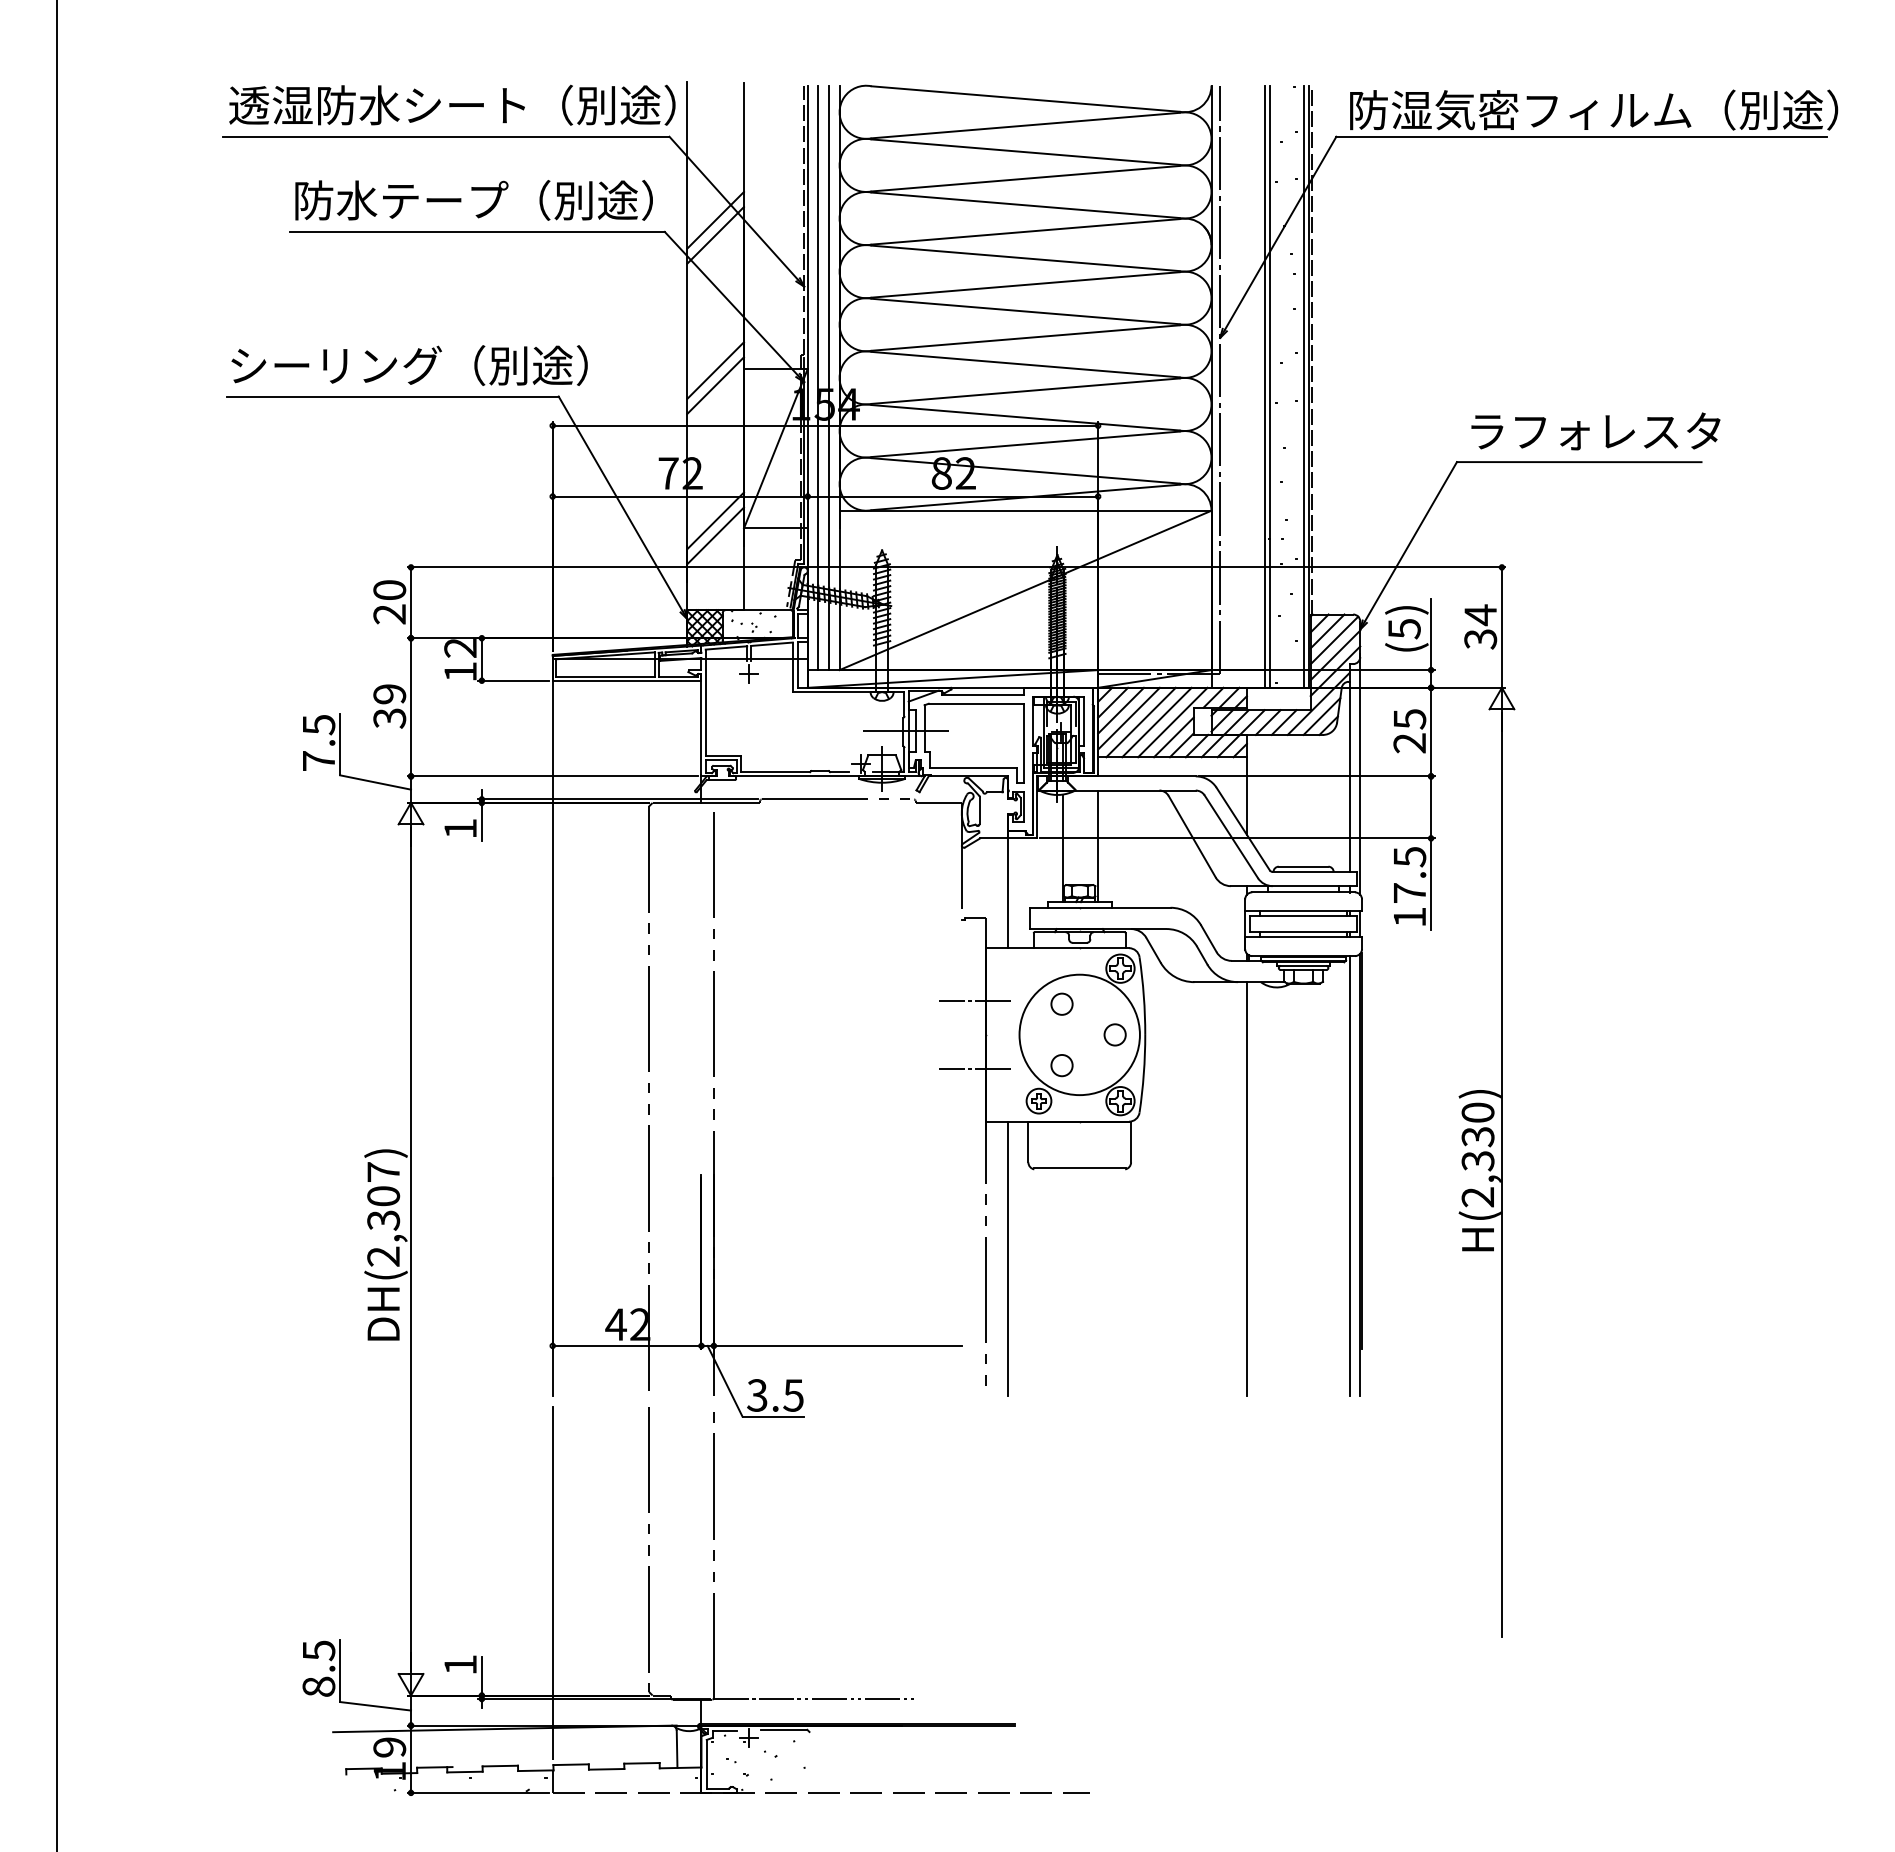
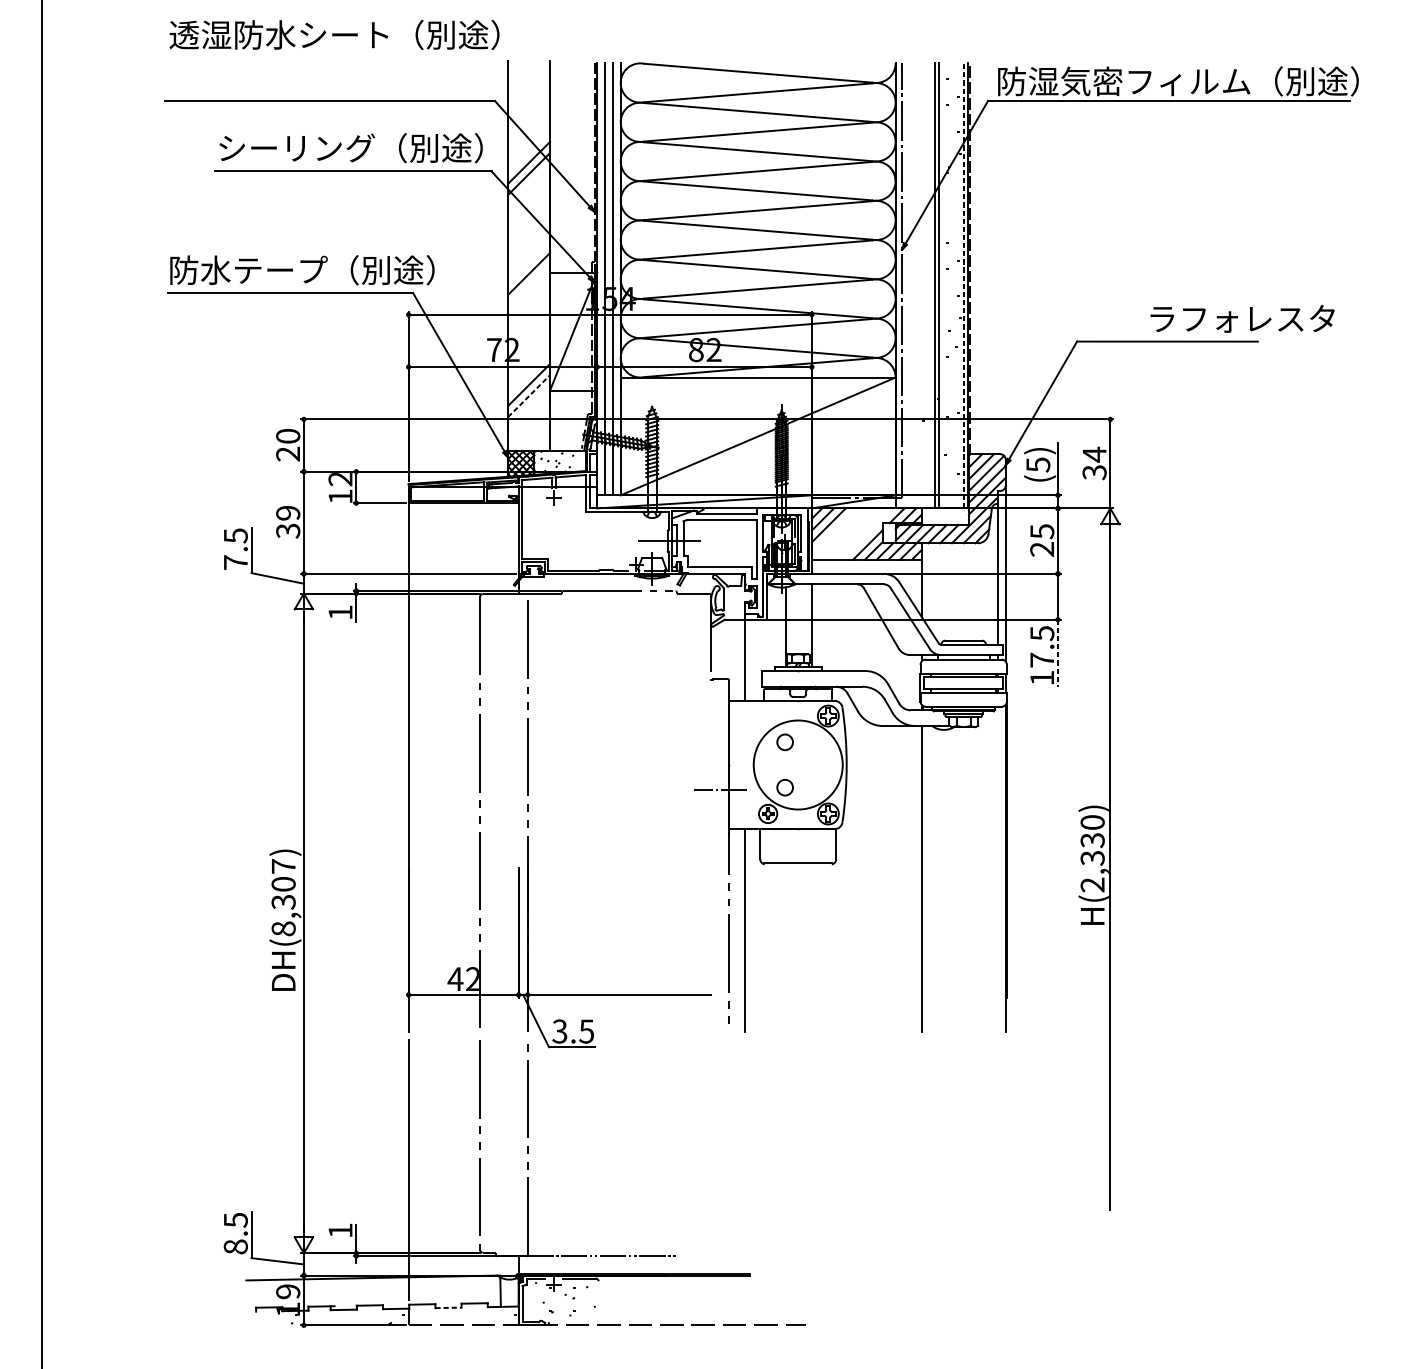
text: (452, 104) -> (334, 34), moved
text: (401, 200) -> (296, 148), 防水テープ（別途） -> シーリング（別途）
text: (336, 365) -> (248, 270), シーリング（別途） -> 防水テープ（別途）
line: (715, 385) -> (529, 284), removed
line: (1303, 386) -> (963, 285), solid -> dashed
text: (1595, 431) -> (1242, 318), moved
line: (715, 535) -> (529, 395), solid -> dashed
line: (1128, 718) -> (834, 531), removed
line: (1140, 722) -> (843, 534), removed
line: (1156, 722) -> (854, 534), removed
line: (1172, 722) -> (866, 534), removed
line: (1431, 884) -> (1058, 653), solid -> dashed
line: (974, 1001) -> (720, 740), removed
circle: (1114, 1034) -> (823, 764), removed
line: (1349, 1176) -> (997, 869), removed
text: (383, 1256) -> (283, 928), DH(2,307) -> DH(8,307)
line: (606, 1769) -> (448, 1308), solid -> dashed

